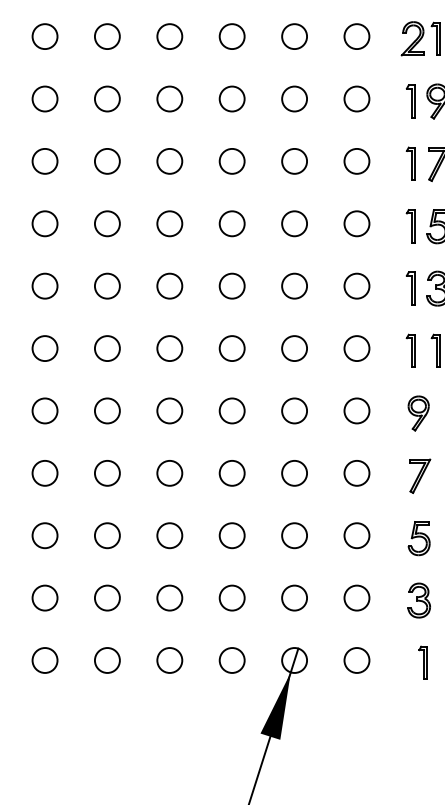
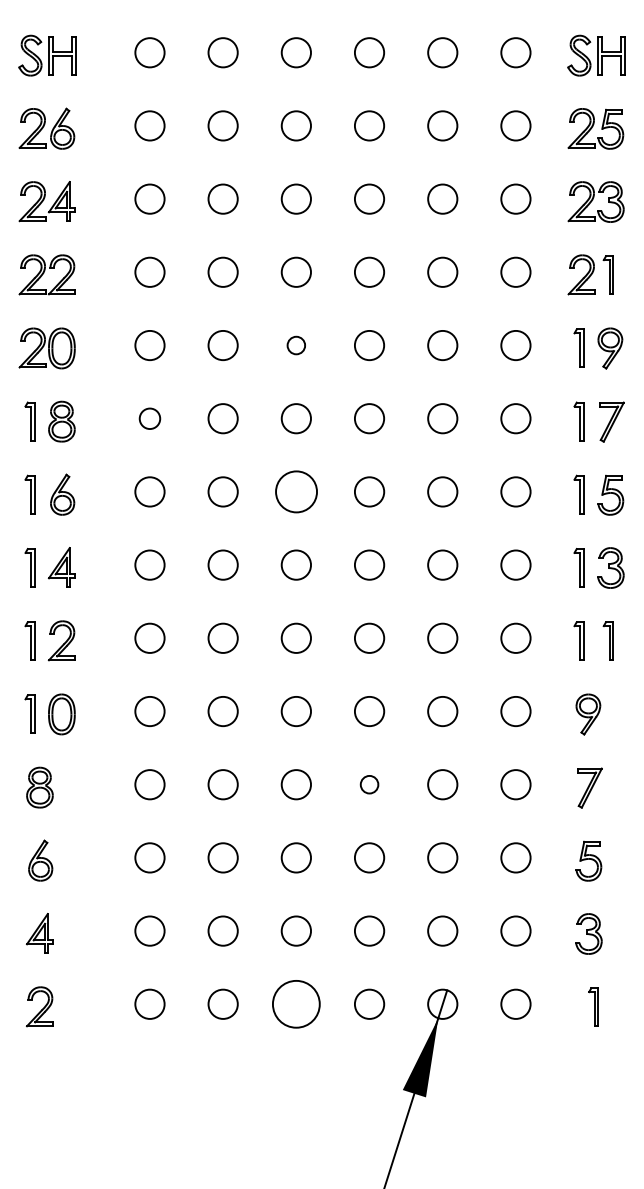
circle: (169, 98) -> (296, 345), size x0.6
circle: (44, 161) -> (149, 418), size x0.7
circle: (169, 223) -> (295, 491), size x1.4
circle: (232, 473) -> (369, 784), size x0.6
circle: (169, 659) -> (296, 1003), size x1.6

